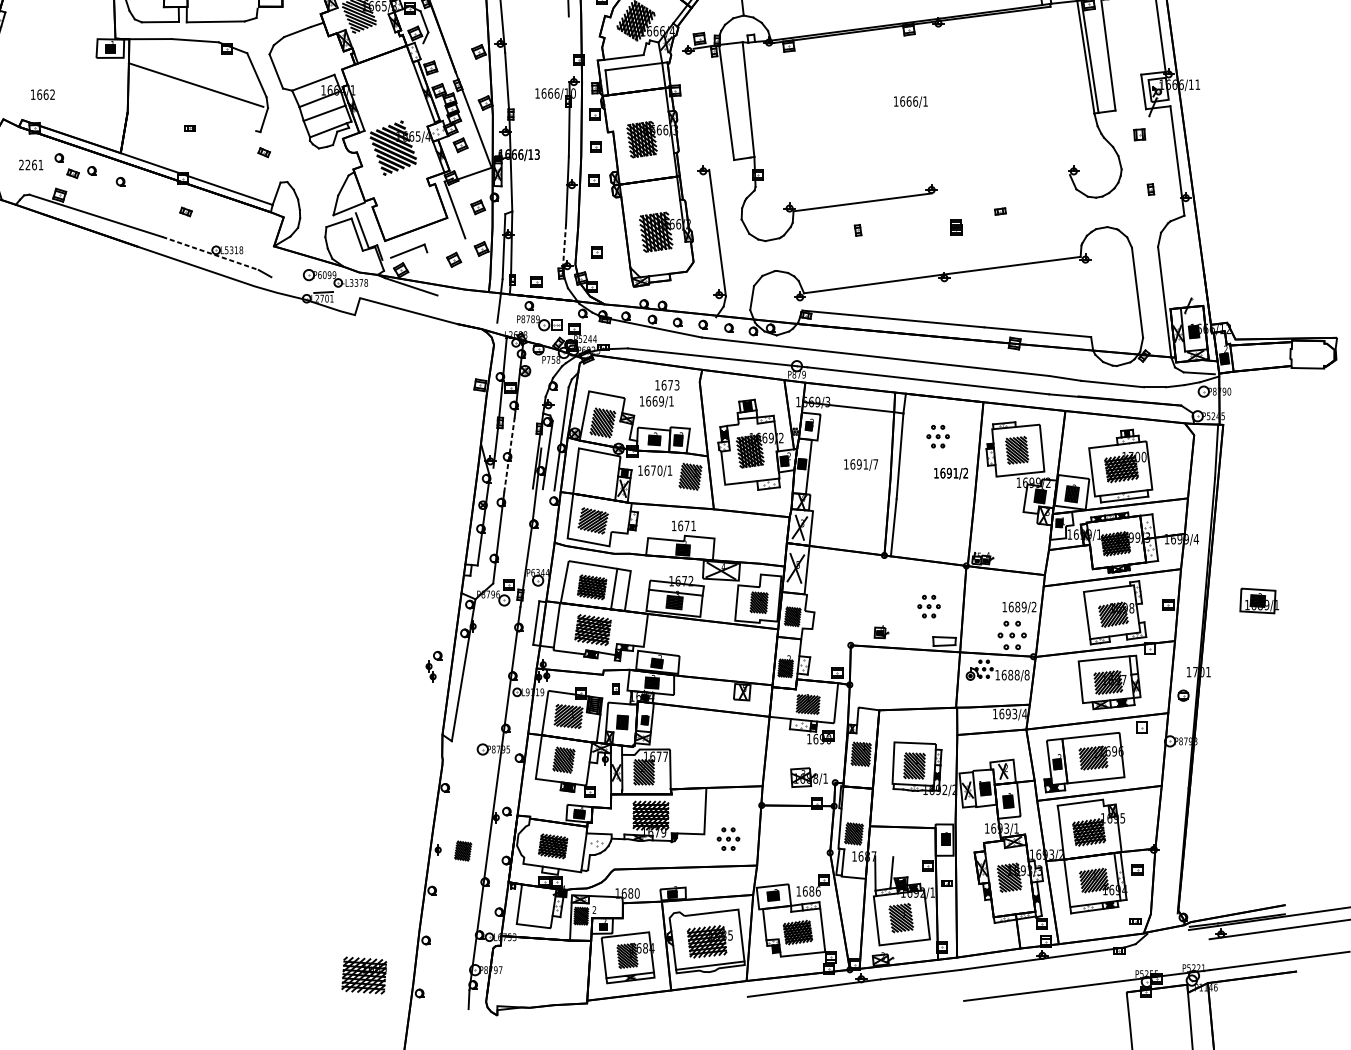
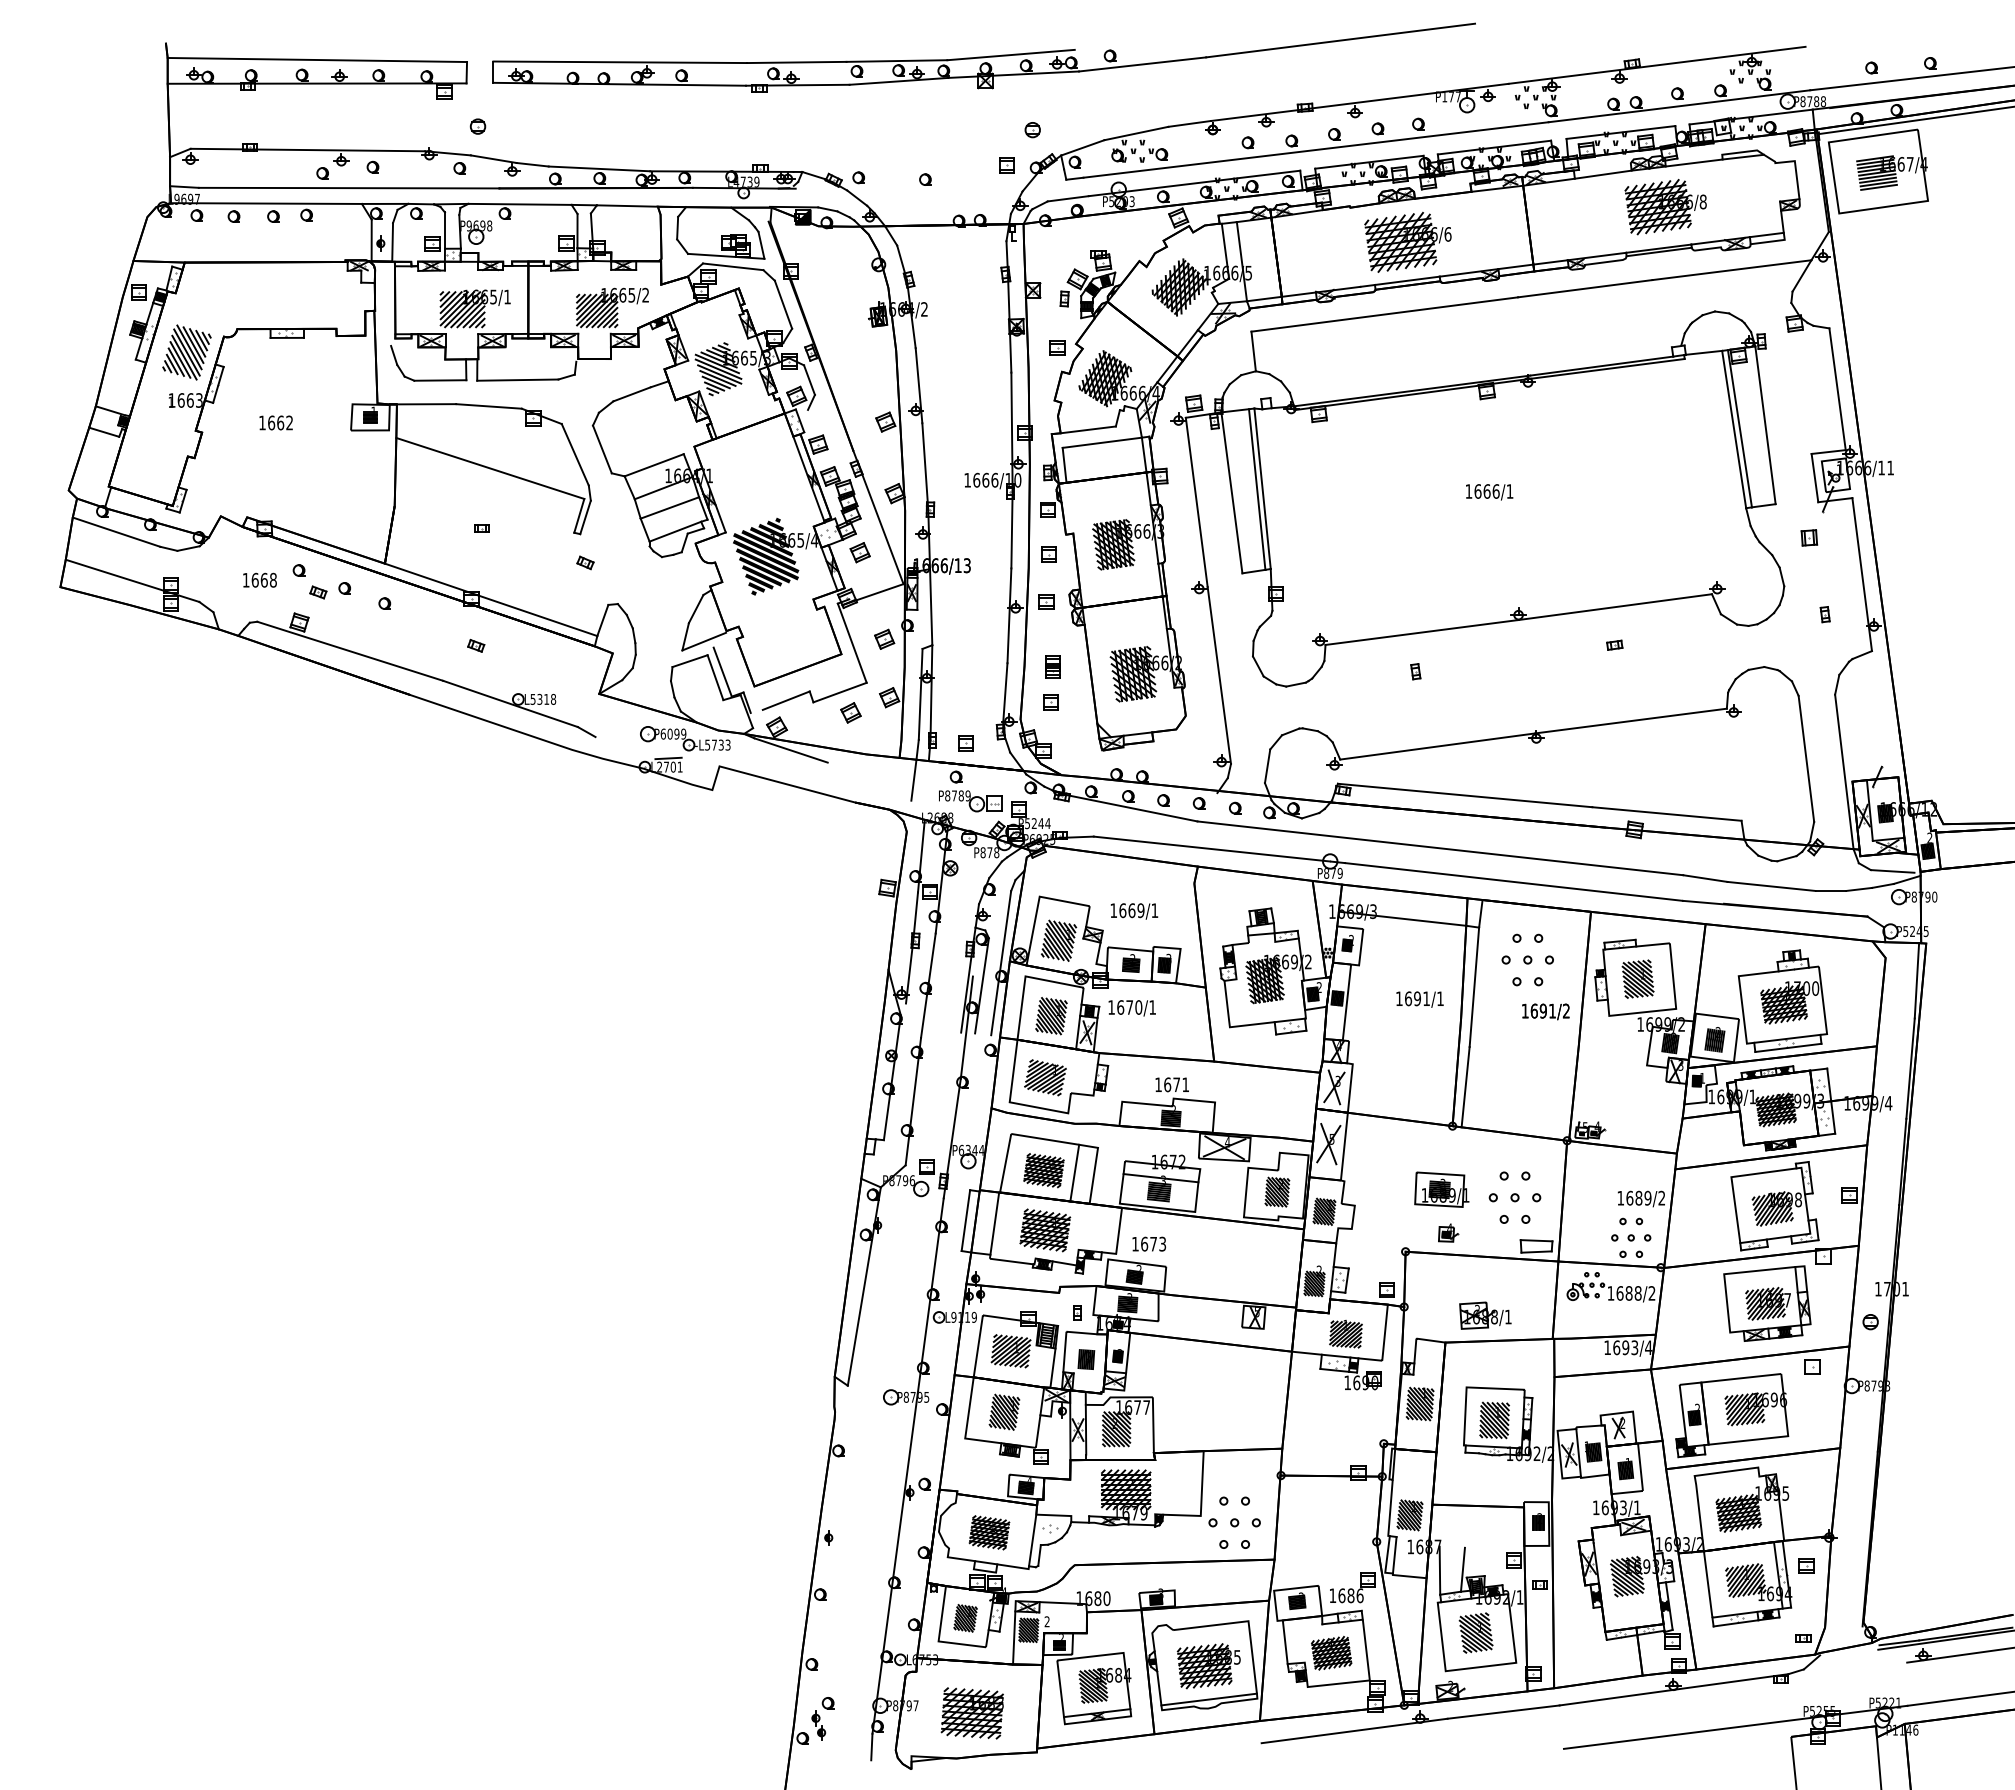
line: (568, 49) -> (1011, 418), added
text: (42, 94) -> (275, 422), moved
line: (744, 100) -> (1257, 489), added
line: (701, 109) -> (1196, 502), added
line: (259, 118) -> (579, 515), added
text: (31, 164) -> (259, 579), 2261 -> 1668
line: (1000, 184) -> (1614, 607), added
part: (955, 226) -> (1052, 666), moved
line: (445, 245) -> (839, 692), added
line: (564, 246) -> (1005, 693), dashed -> solid
line: (210, 253) -> (510, 704), dashed -> solid
text: (358, 282) -> (717, 744), -L3378 -> -L5733
text: (551, 359) -> (986, 852), P758 -> P878
text: (667, 384) -> (1149, 1243), moved
part: (938, 436) -> (1527, 959), size x1.67
line: (509, 454) -> (928, 985), dashed -> solid
text: (875, 464) -> (1440, 998), 1691/7 -> 1691/1
part: (690, 477) -> (1051, 1016), moved
part: (1259, 600) -> (1441, 1189), moved
part: (928, 606) -> (1514, 1197), size x1.67
part: (433, 666) -> (822, 1718), moved
text: (1026, 675) -> (1651, 1293), 1688/8 -> 1688/2
part: (809, 777) -> (1485, 1315), moved
part: (728, 839) -> (1234, 1522), size x1.67
part: (463, 851) -> (965, 1618), moved
part: (363, 975) -> (971, 1713), moved

